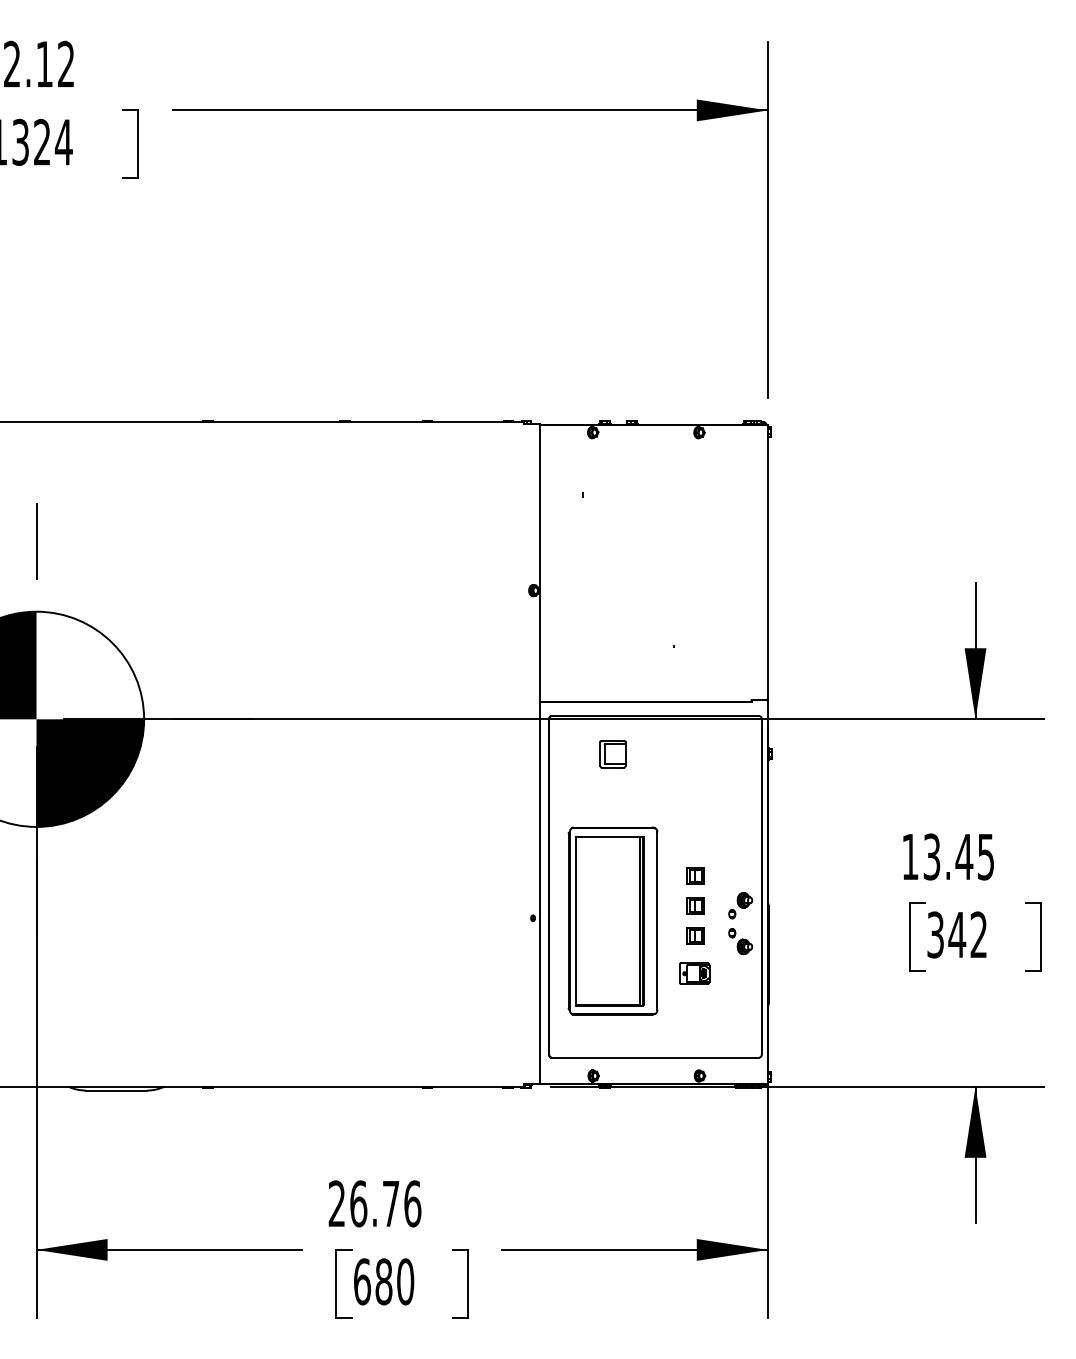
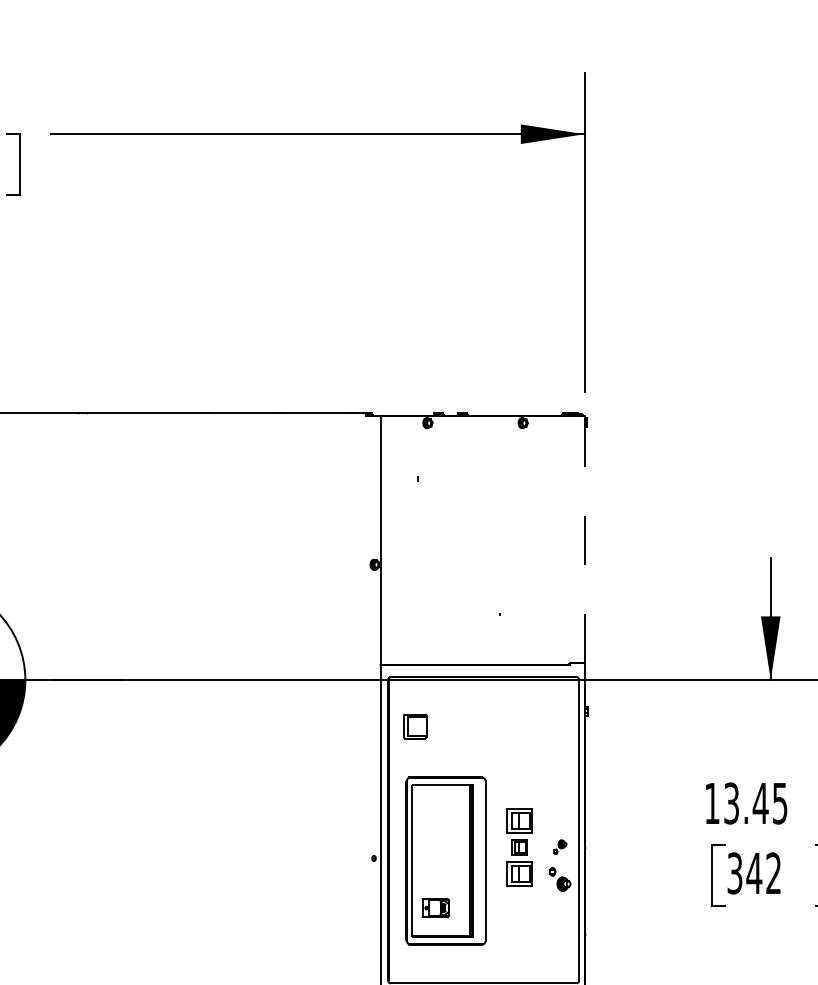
line: (767, 561) -> (584, 538), solid -> dashed
part: (612, 753) -> (414, 725), moved
part: (695, 875) -> (519, 820), size x1.6
part: (740, 905) -> (560, 847), size x0.6
part: (695, 935) -> (519, 873), size x1.6
part: (694, 973) -> (435, 907), moved

